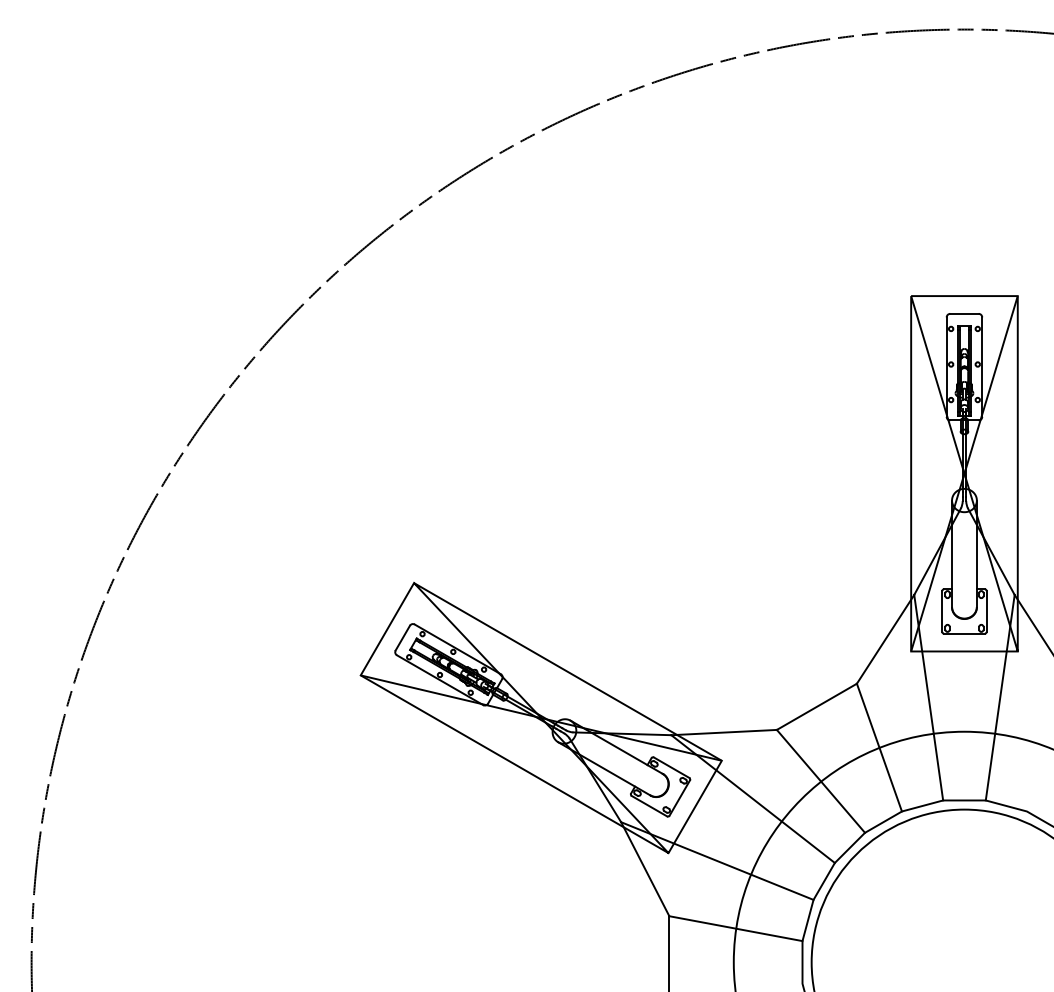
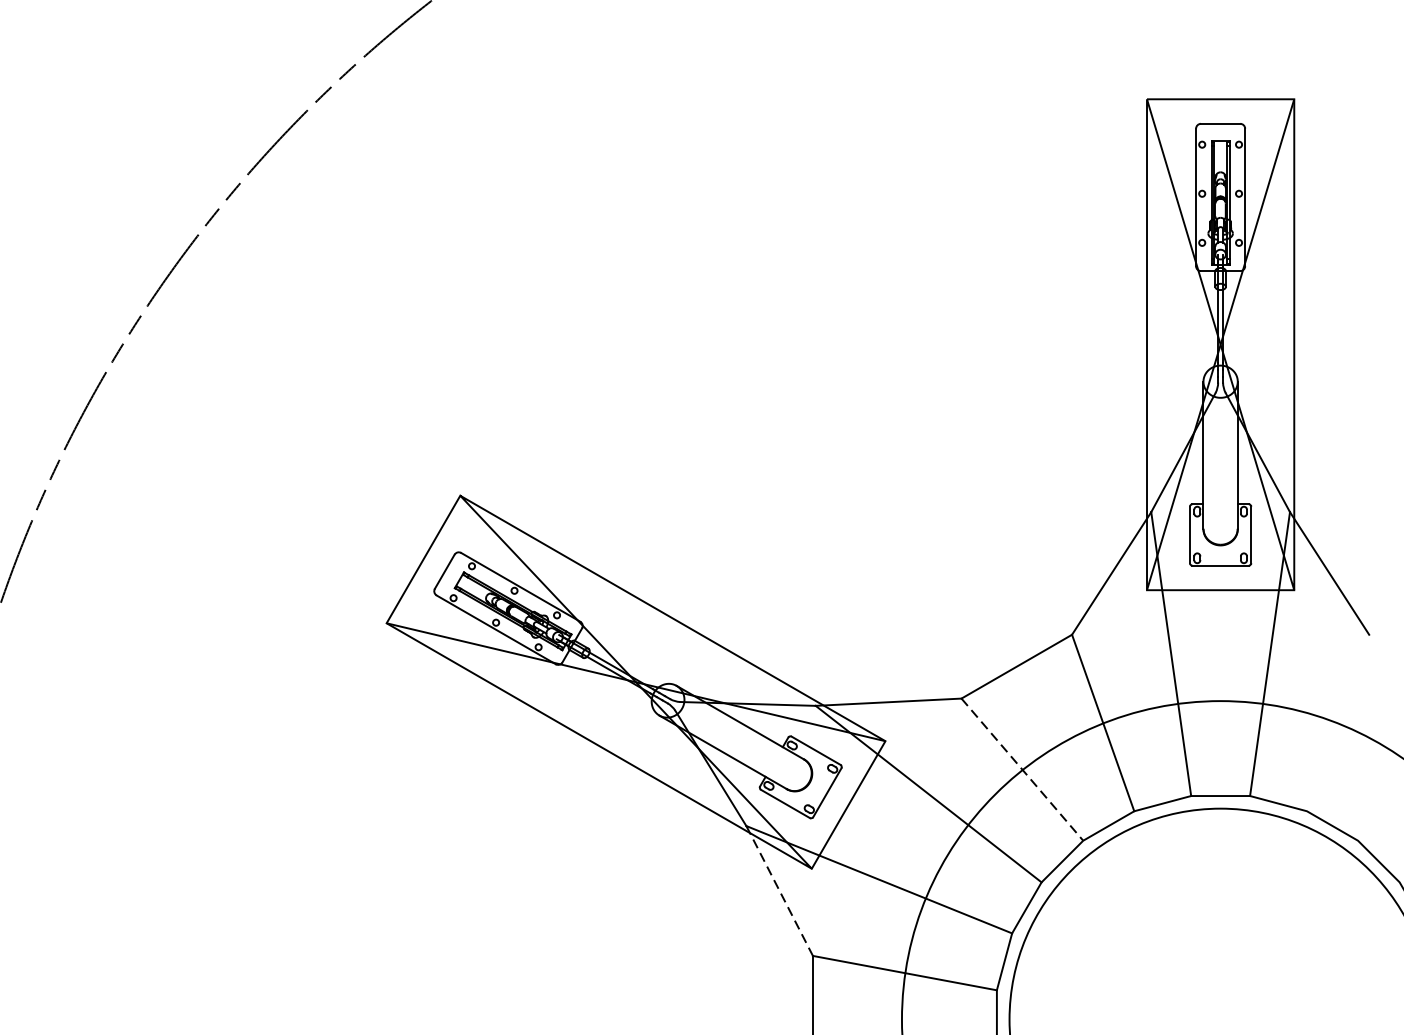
line: (820, 781) -> (1021, 769), solid -> dashed
line: (645, 869) -> (780, 891), solid -> dashed

